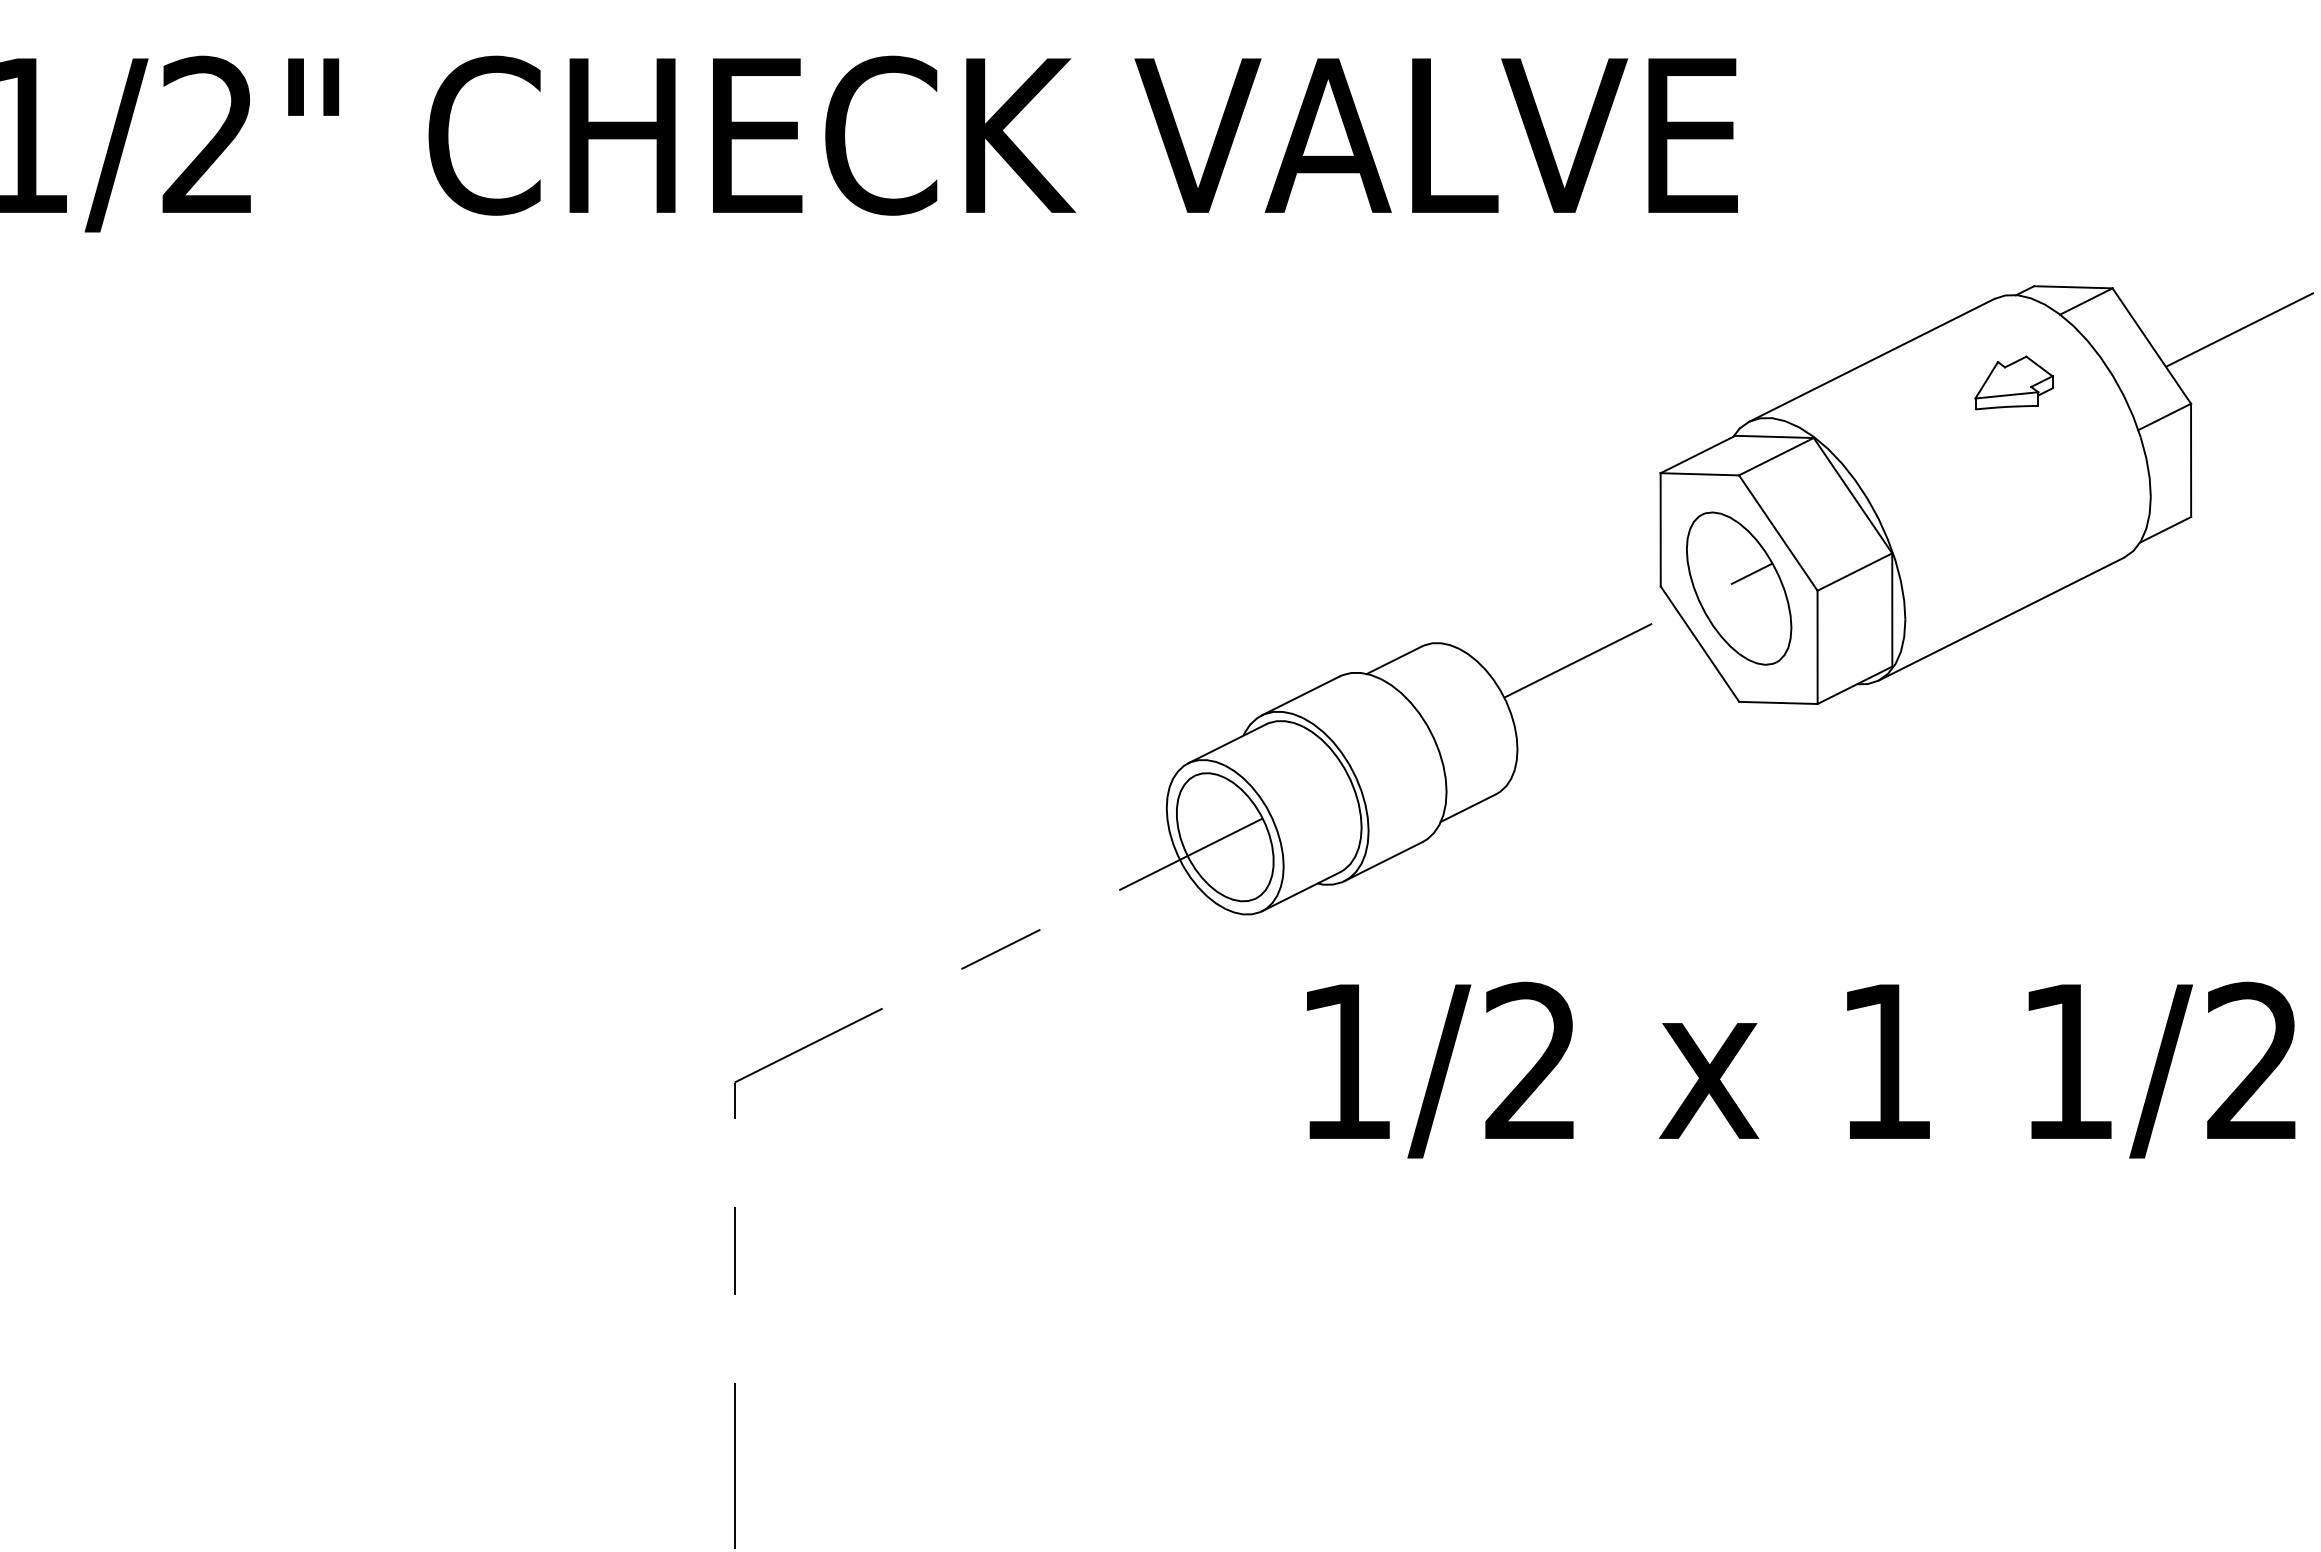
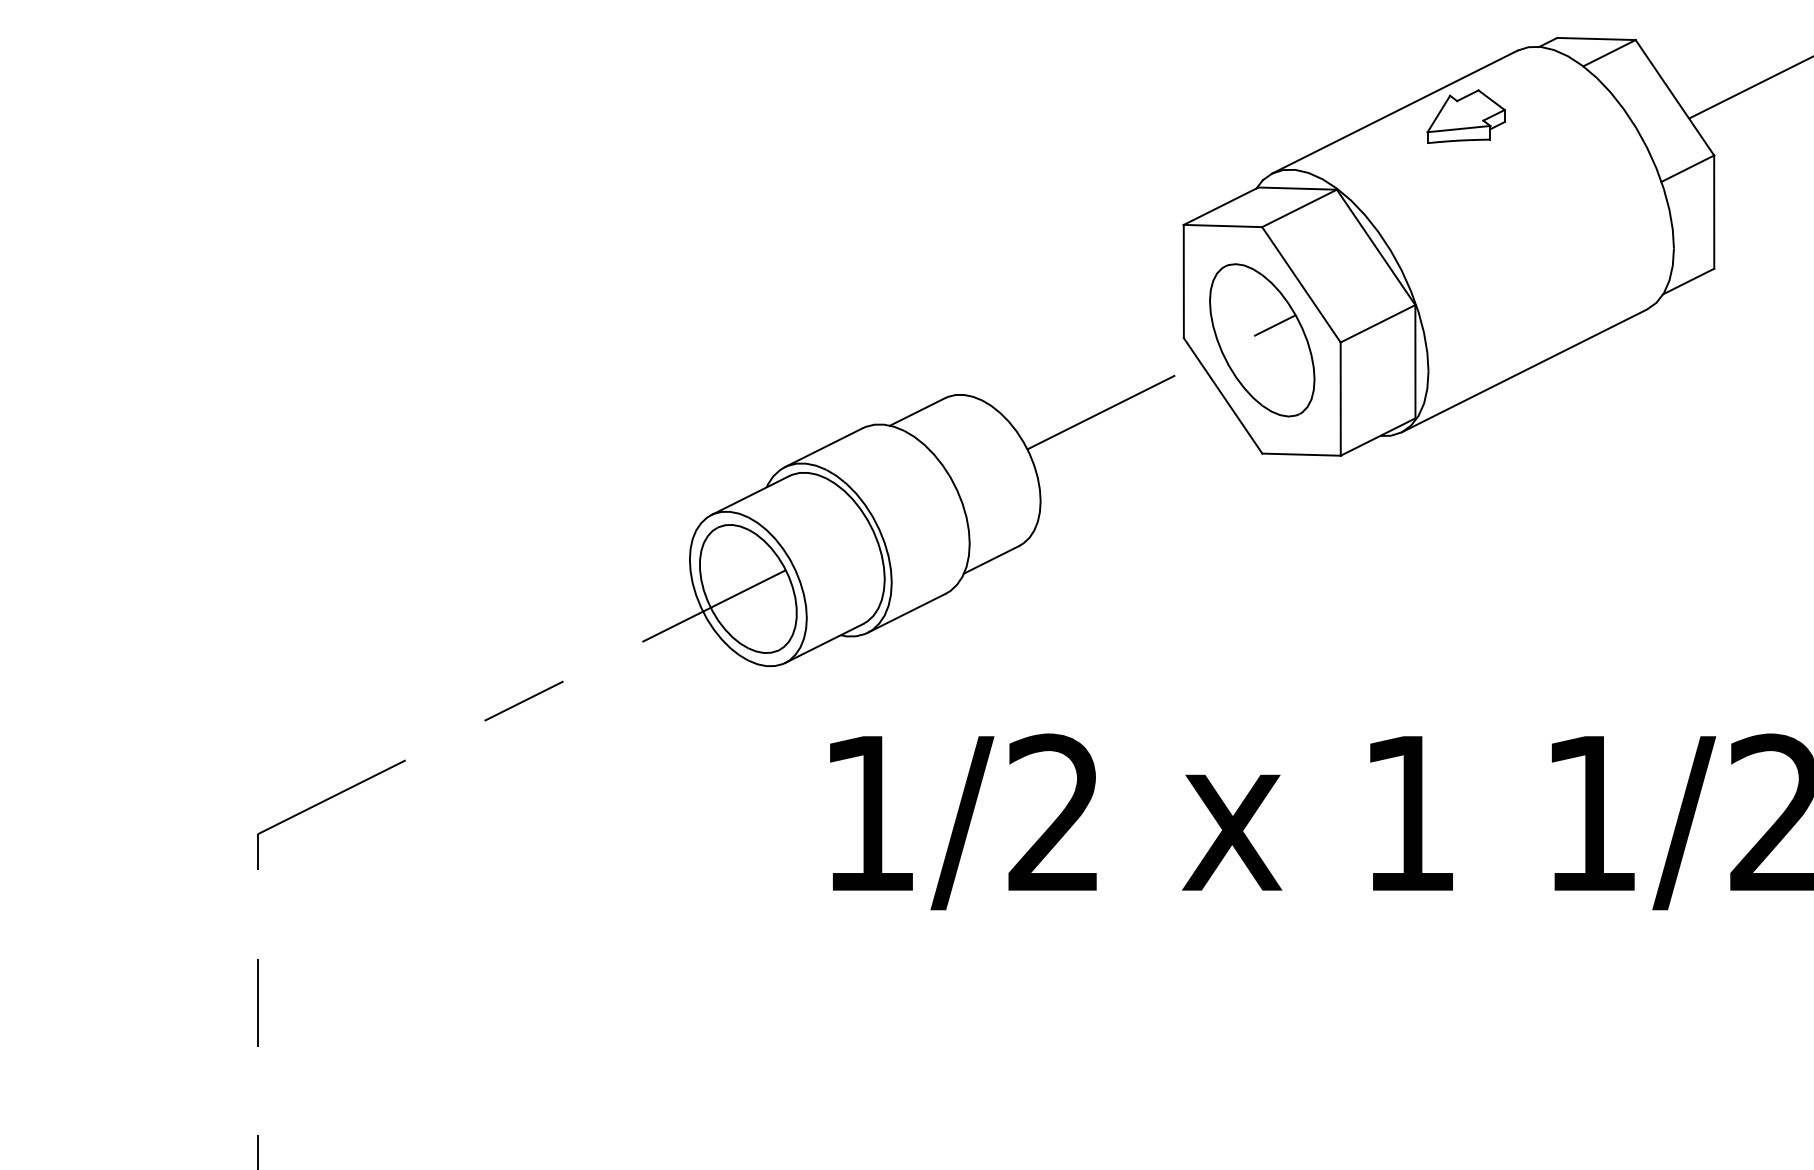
part: (2013, 382) -> (1465, 116), moved

